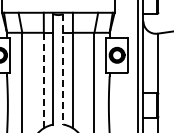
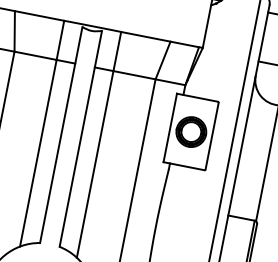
line: (63, 69) -> (80, 139), dashed -> solid
line: (43, 80) -> (37, 153), dashed -> solid

